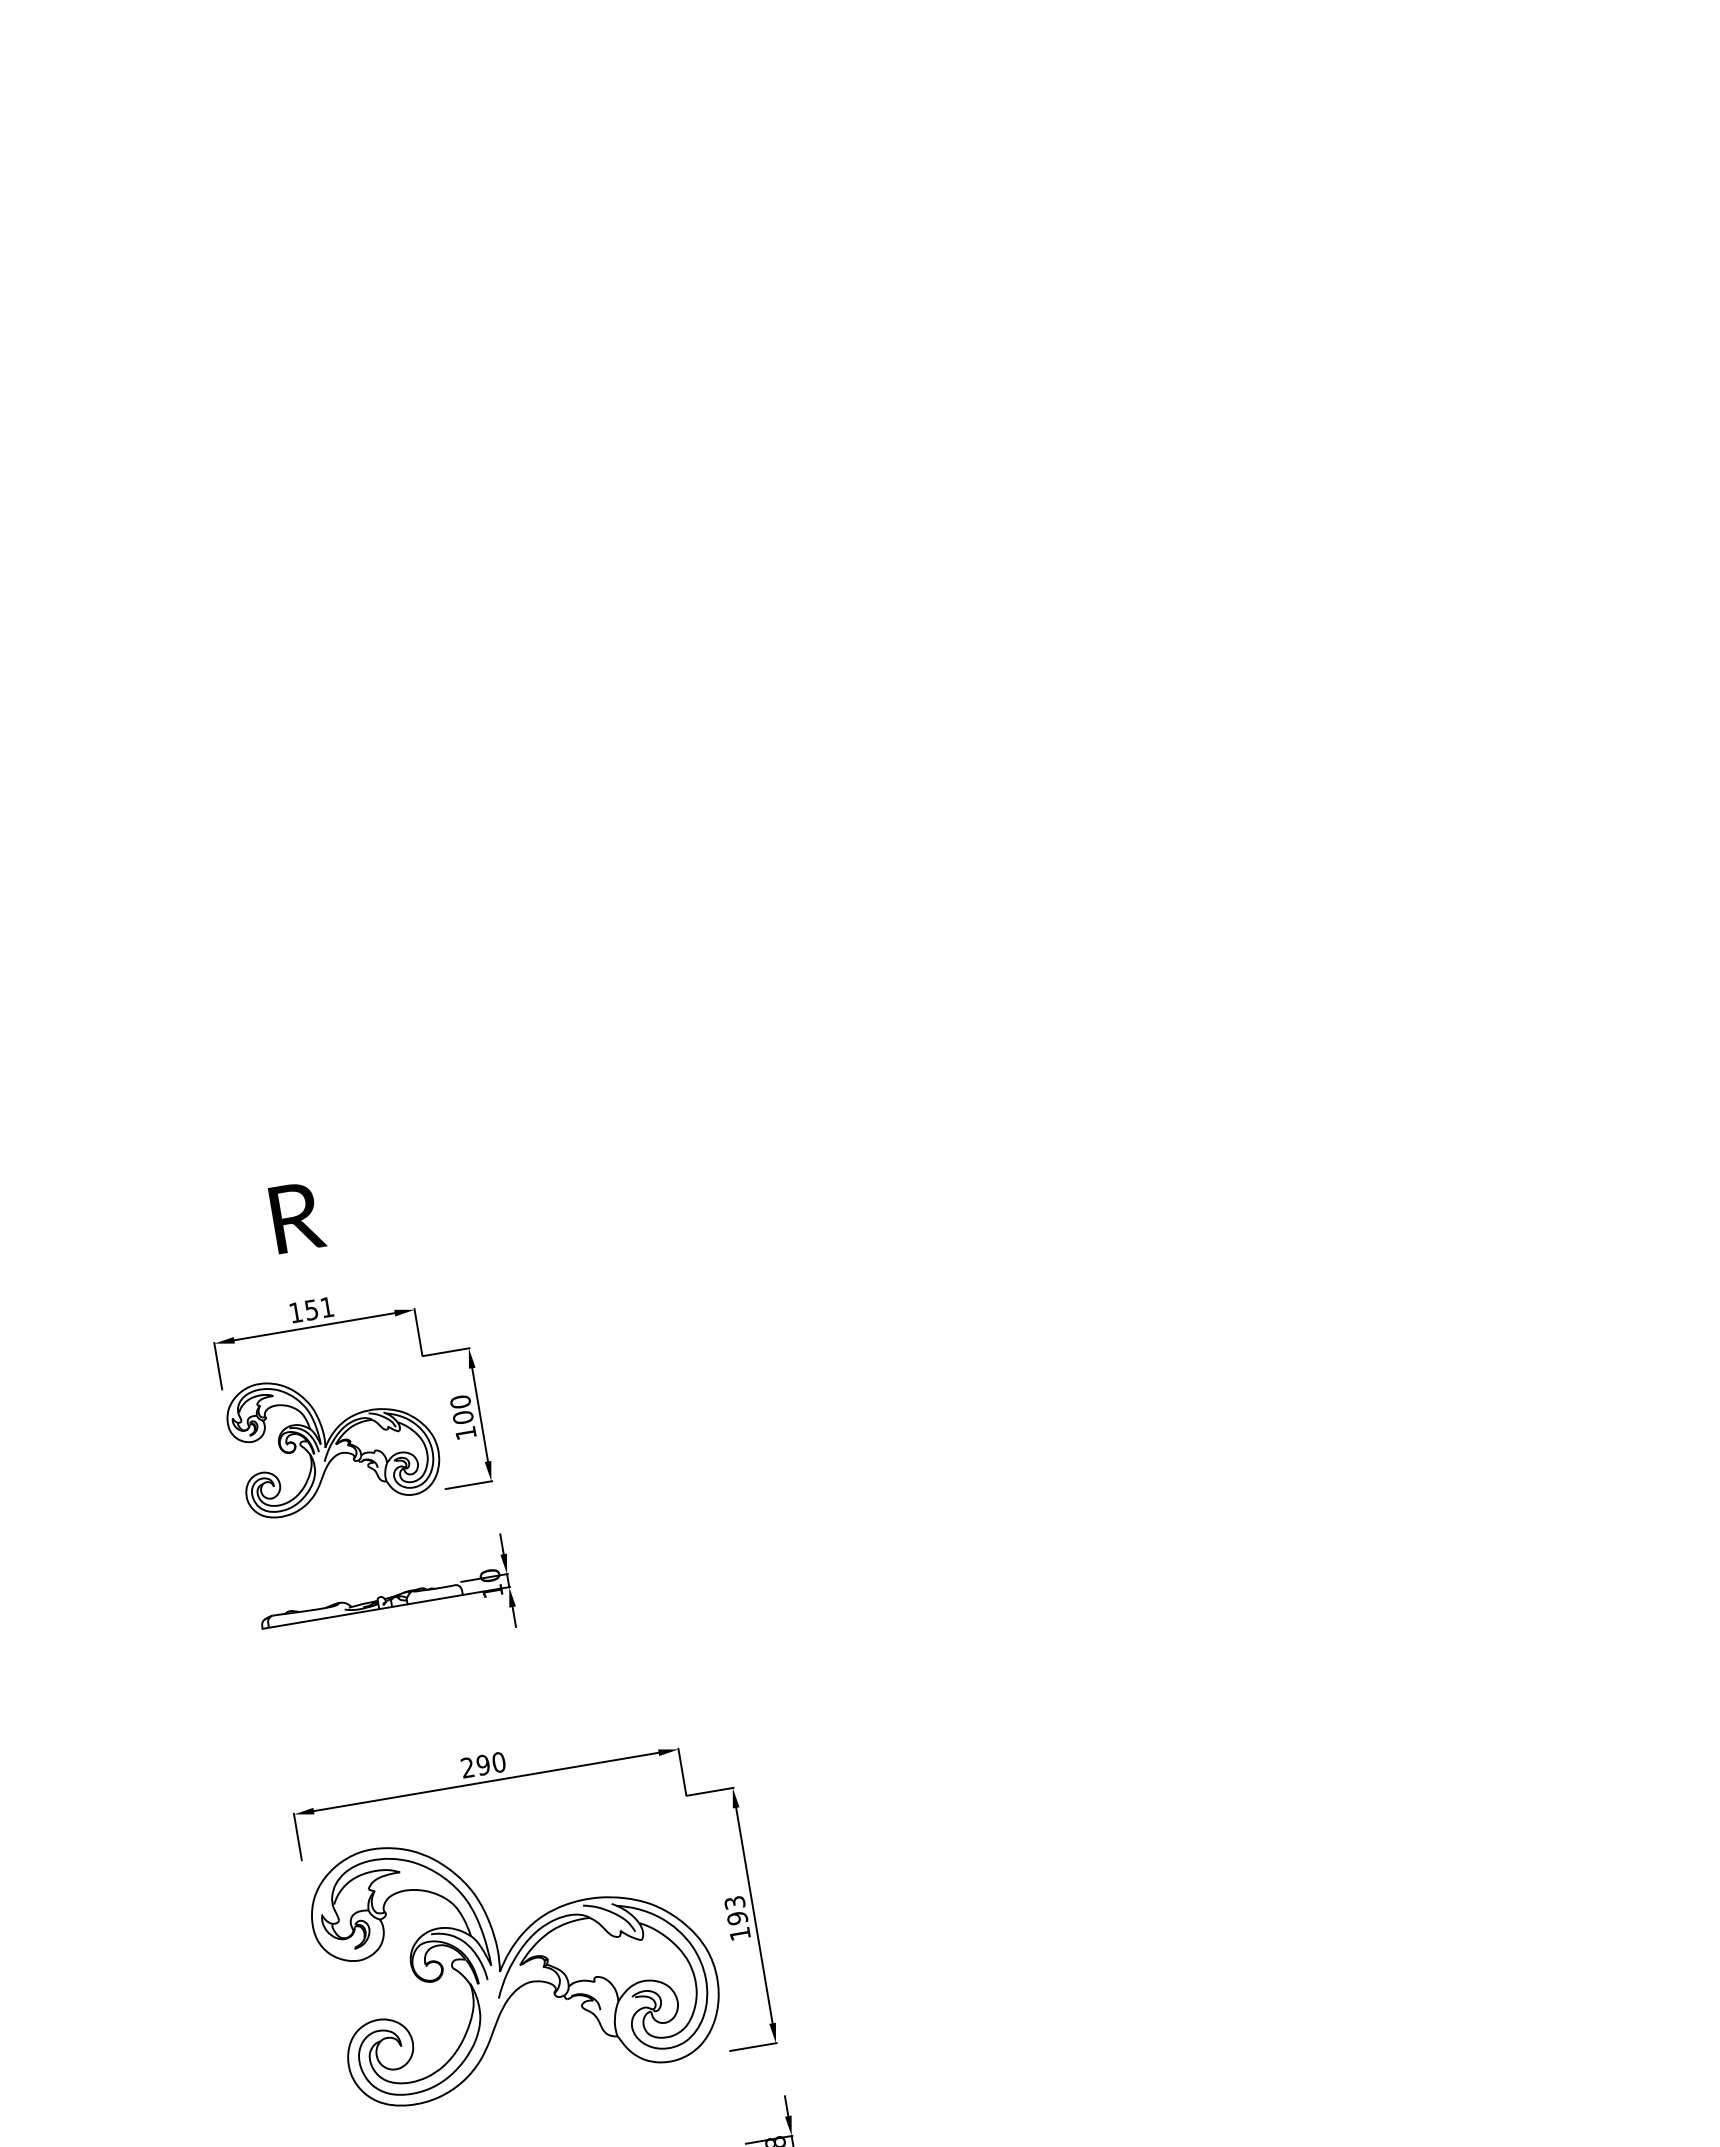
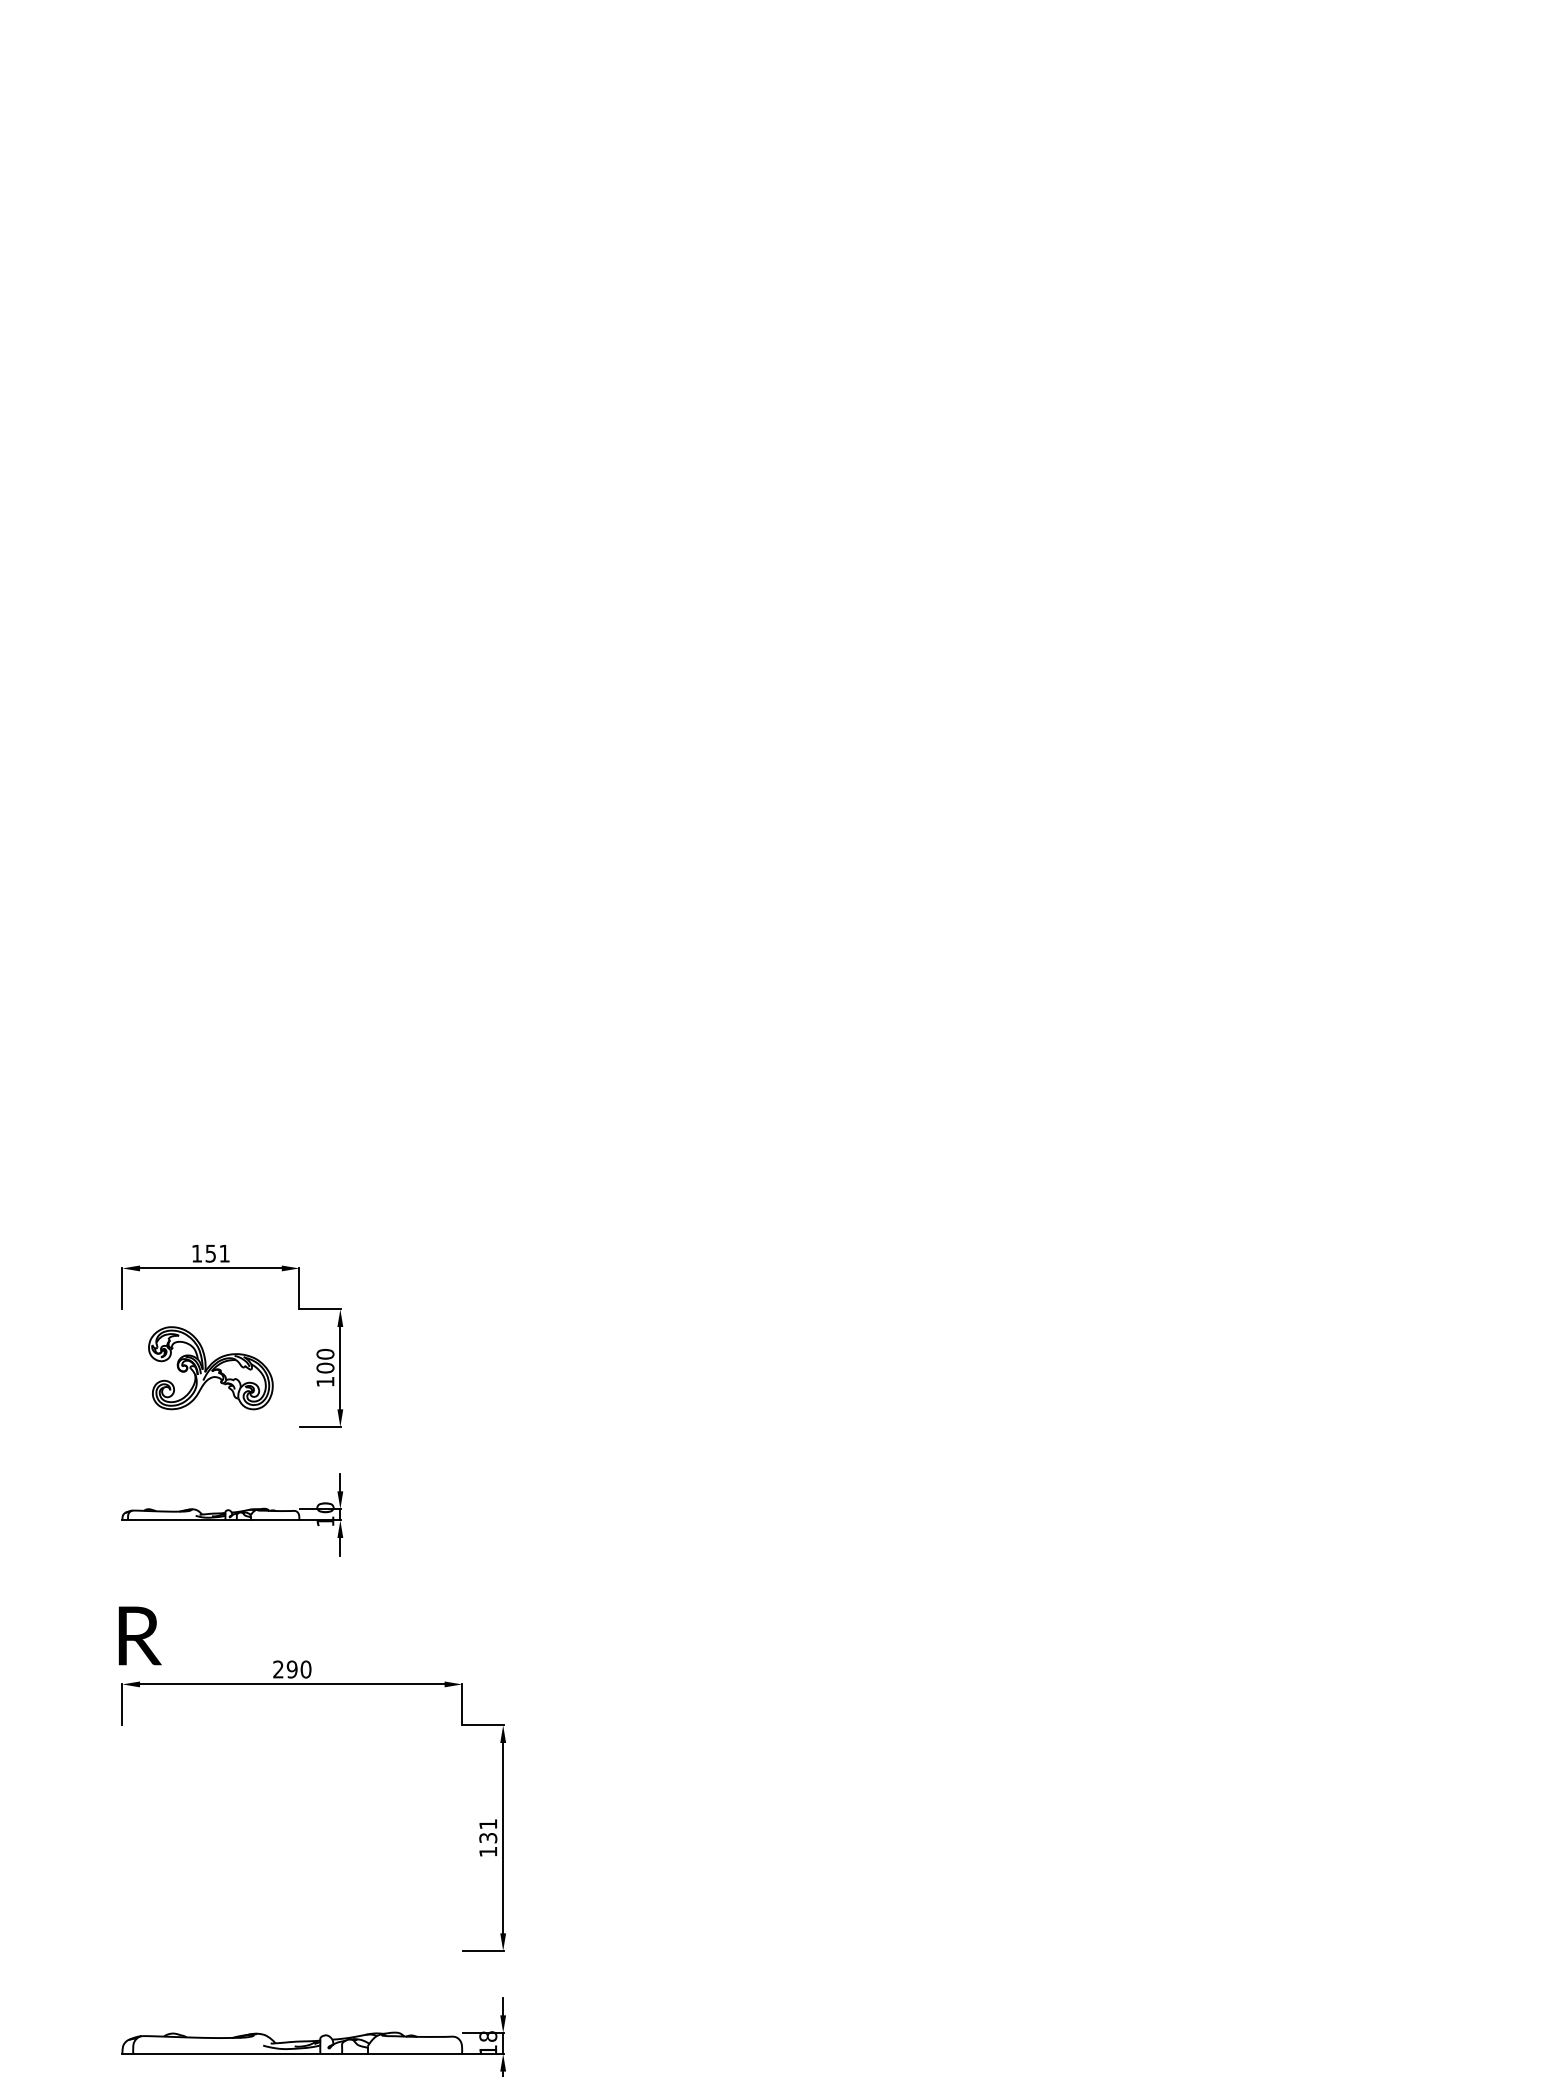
text: (296, 1216) -> (139, 1635), moved
part: (333, 1438) -> (210, 1367), size x0.7
text: (736, 1910) -> (488, 1831), 193 -> 131
part: (515, 1956) -> (292, 1838), removed

